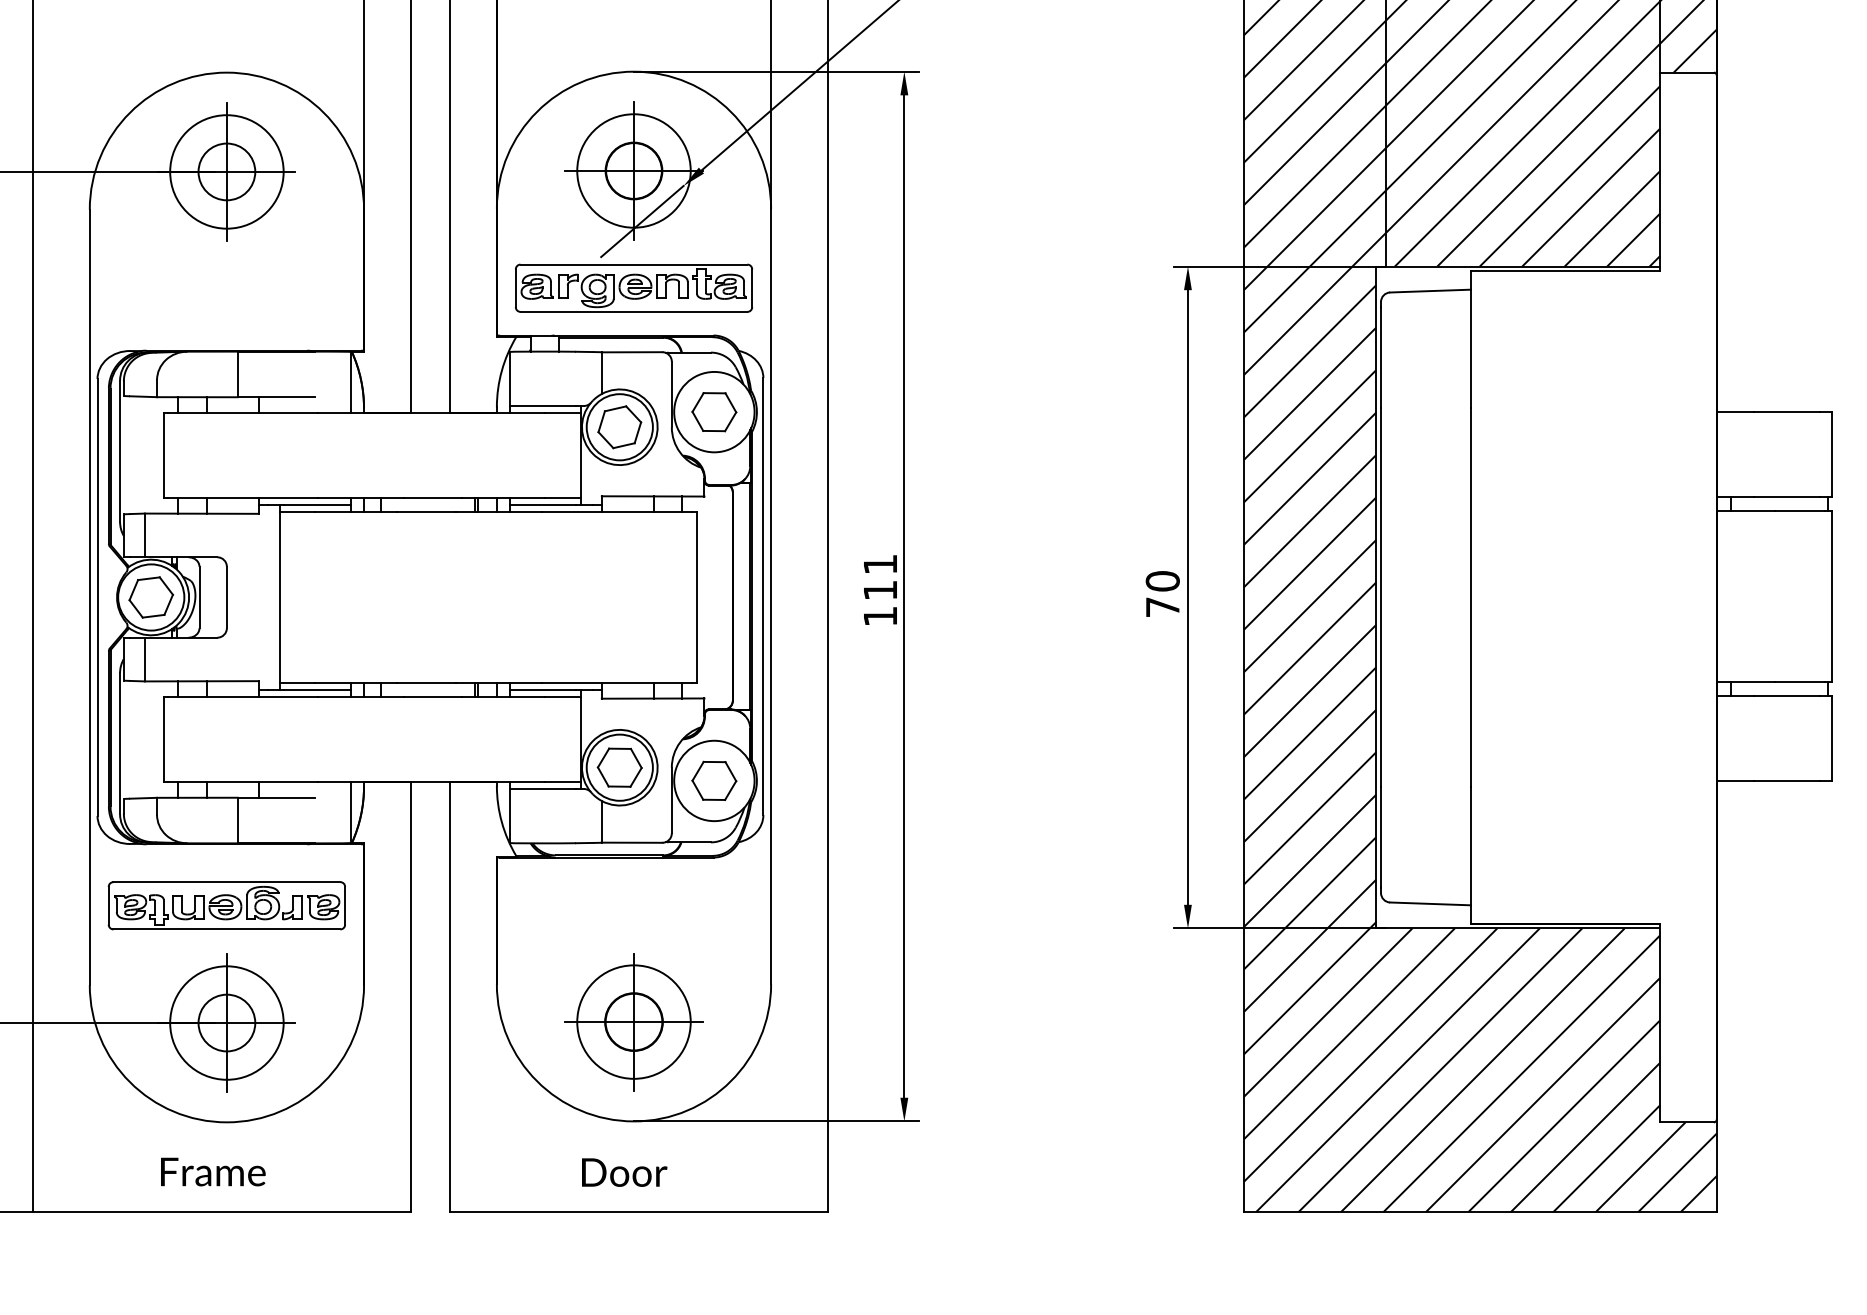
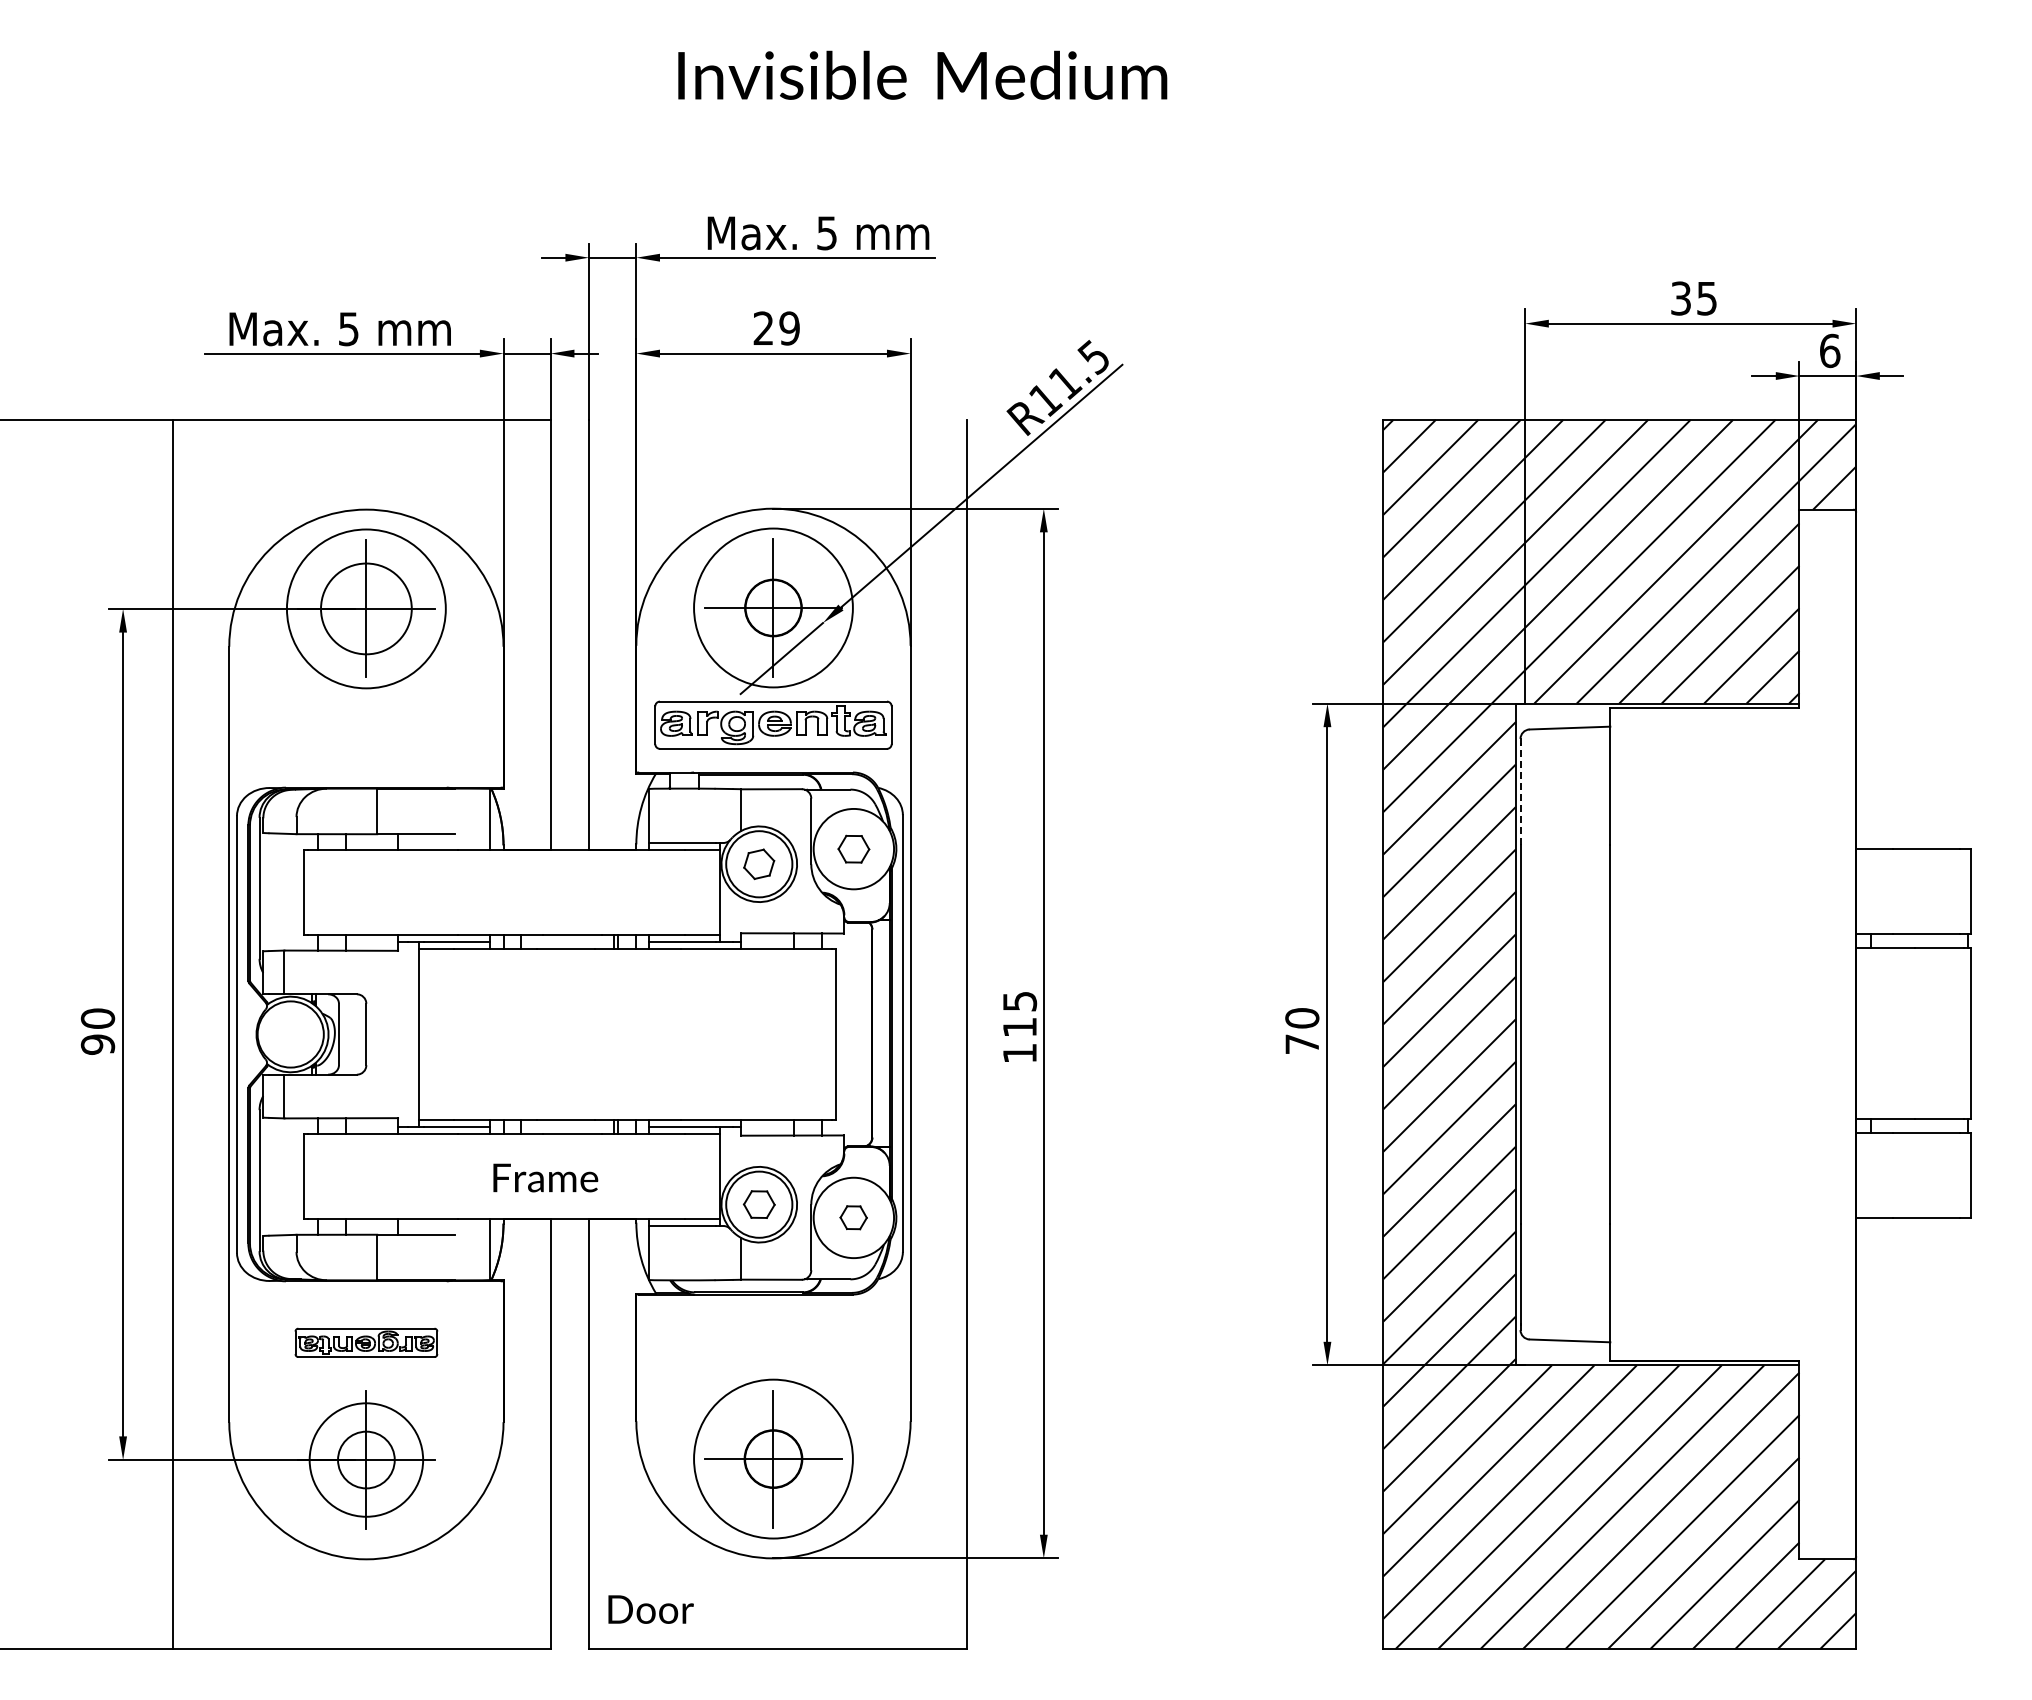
circle: (634, 170) -> (773, 607), size x1.4
circle: (227, 171) -> (366, 608), size x1.4
circle: (227, 171) -> (366, 608), size x1.6
line: (1381, 357) -> (1520, 794), solid -> dashed
part: (714, 412) -> (853, 849), size x0.7
part: (619, 427) -> (758, 864), size x0.7
text: (881, 564) -> (1020, 1001), 111 -> 115
part: (151, 597) -> (290, 1034), removed
part: (620, 767) -> (759, 1204), size x0.7
part: (714, 780) -> (853, 1217), size x0.6
part: (227, 905) -> (366, 1342), size x0.6
circle: (634, 1021) -> (773, 1458), size x1.4
text: (213, 1171) -> (545, 1177), moved
text: (624, 1172) -> (650, 1609), moved

